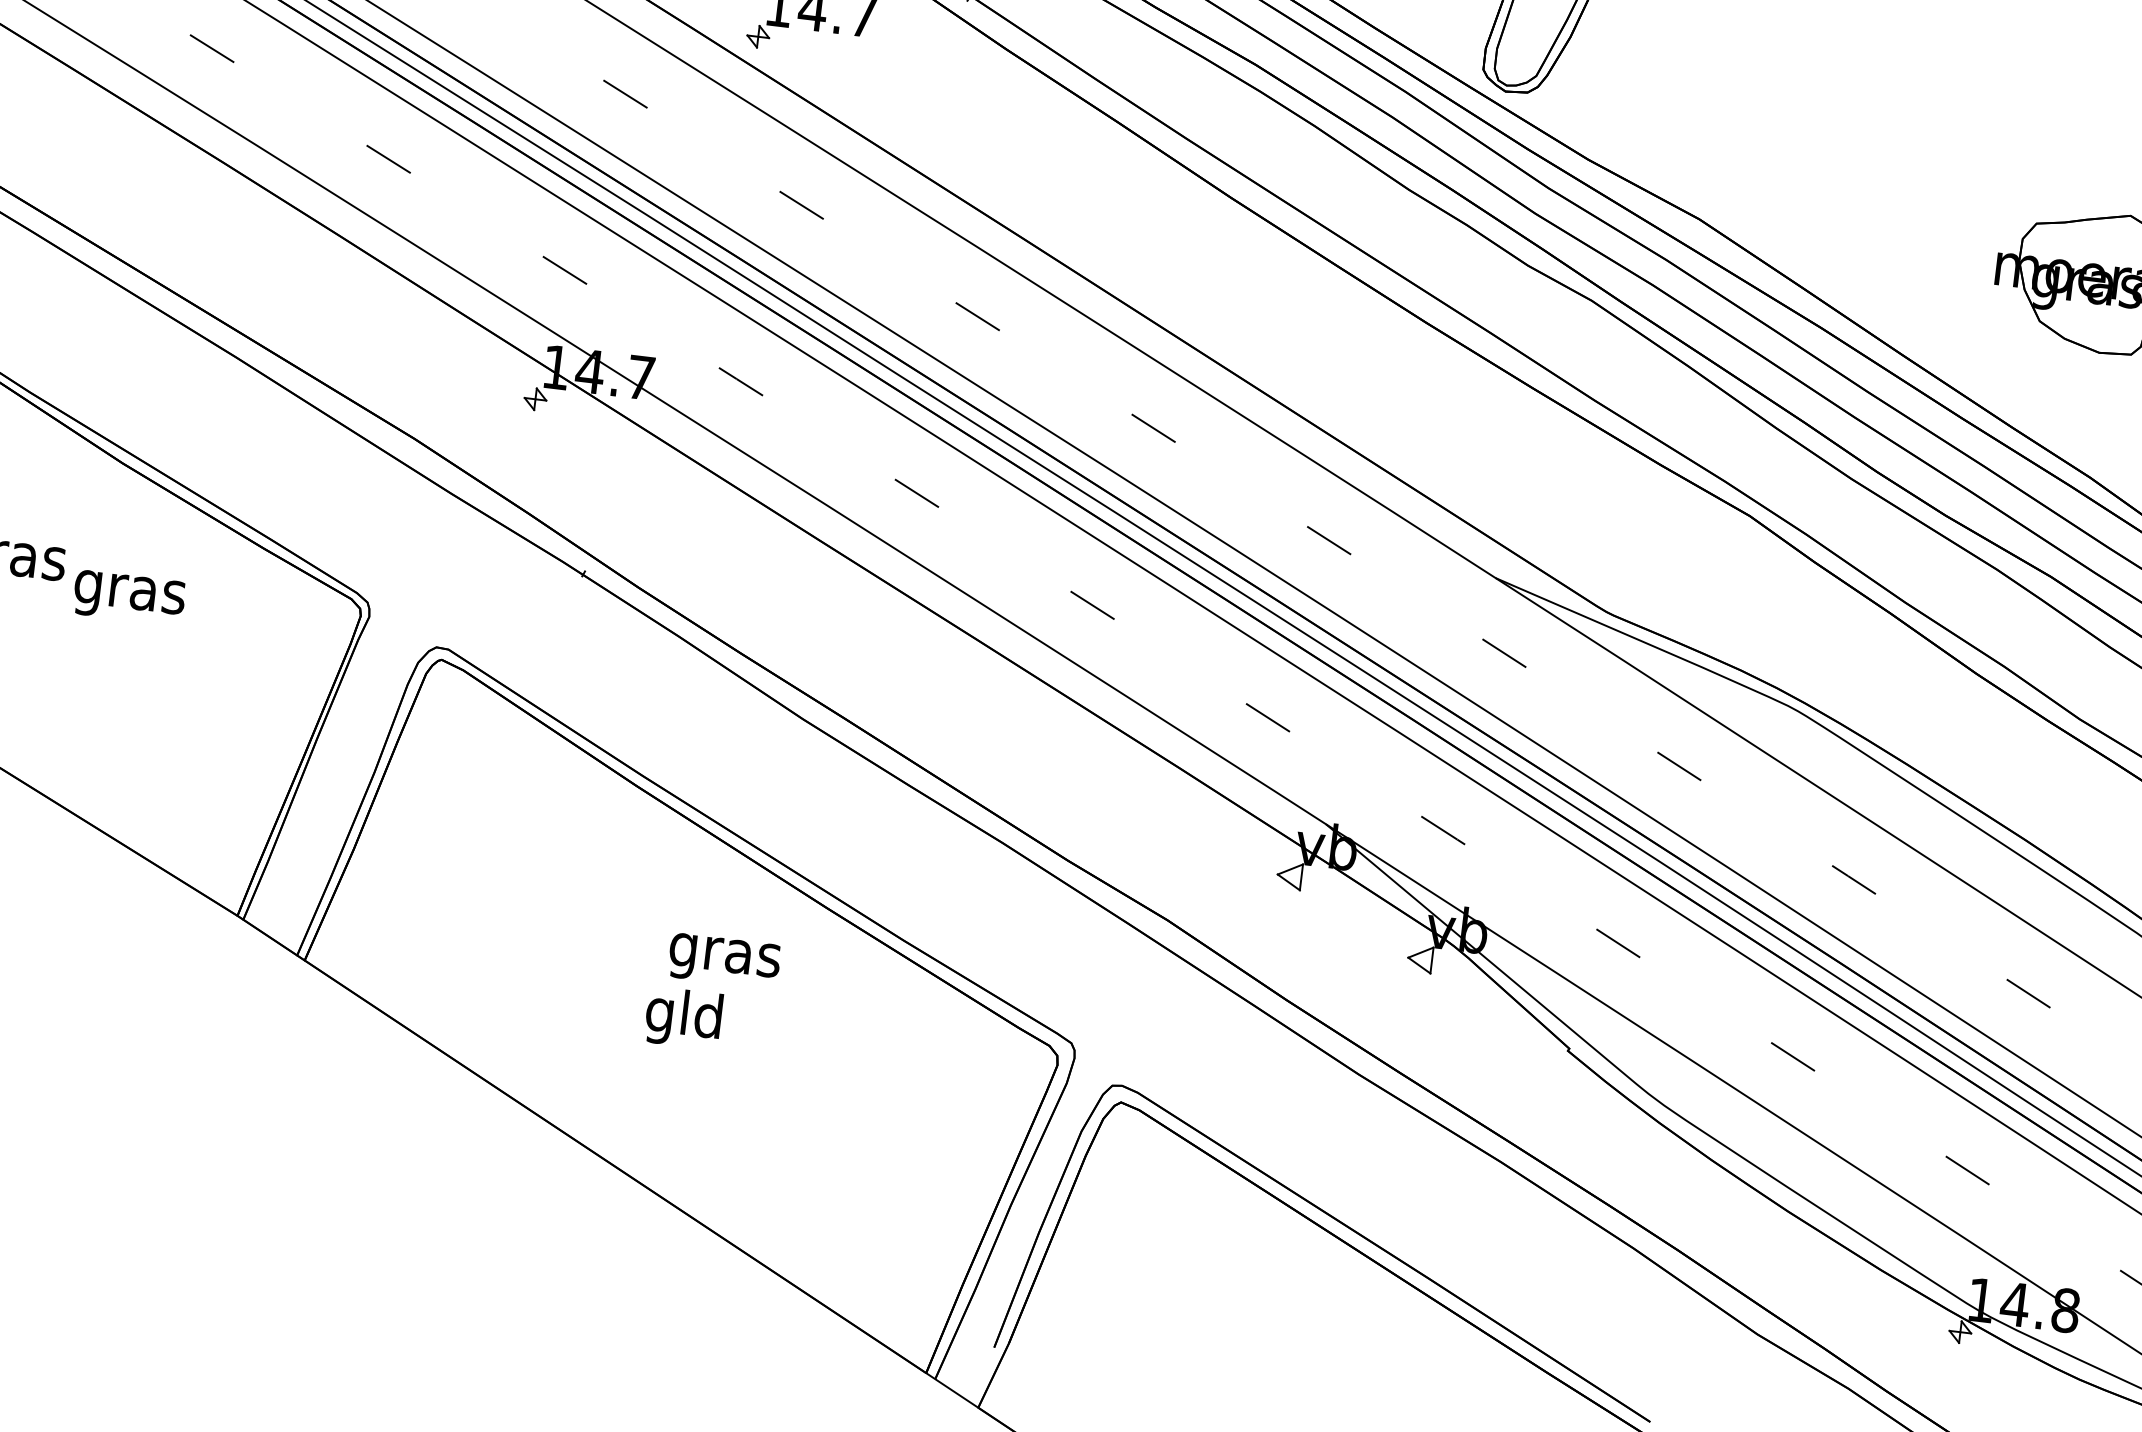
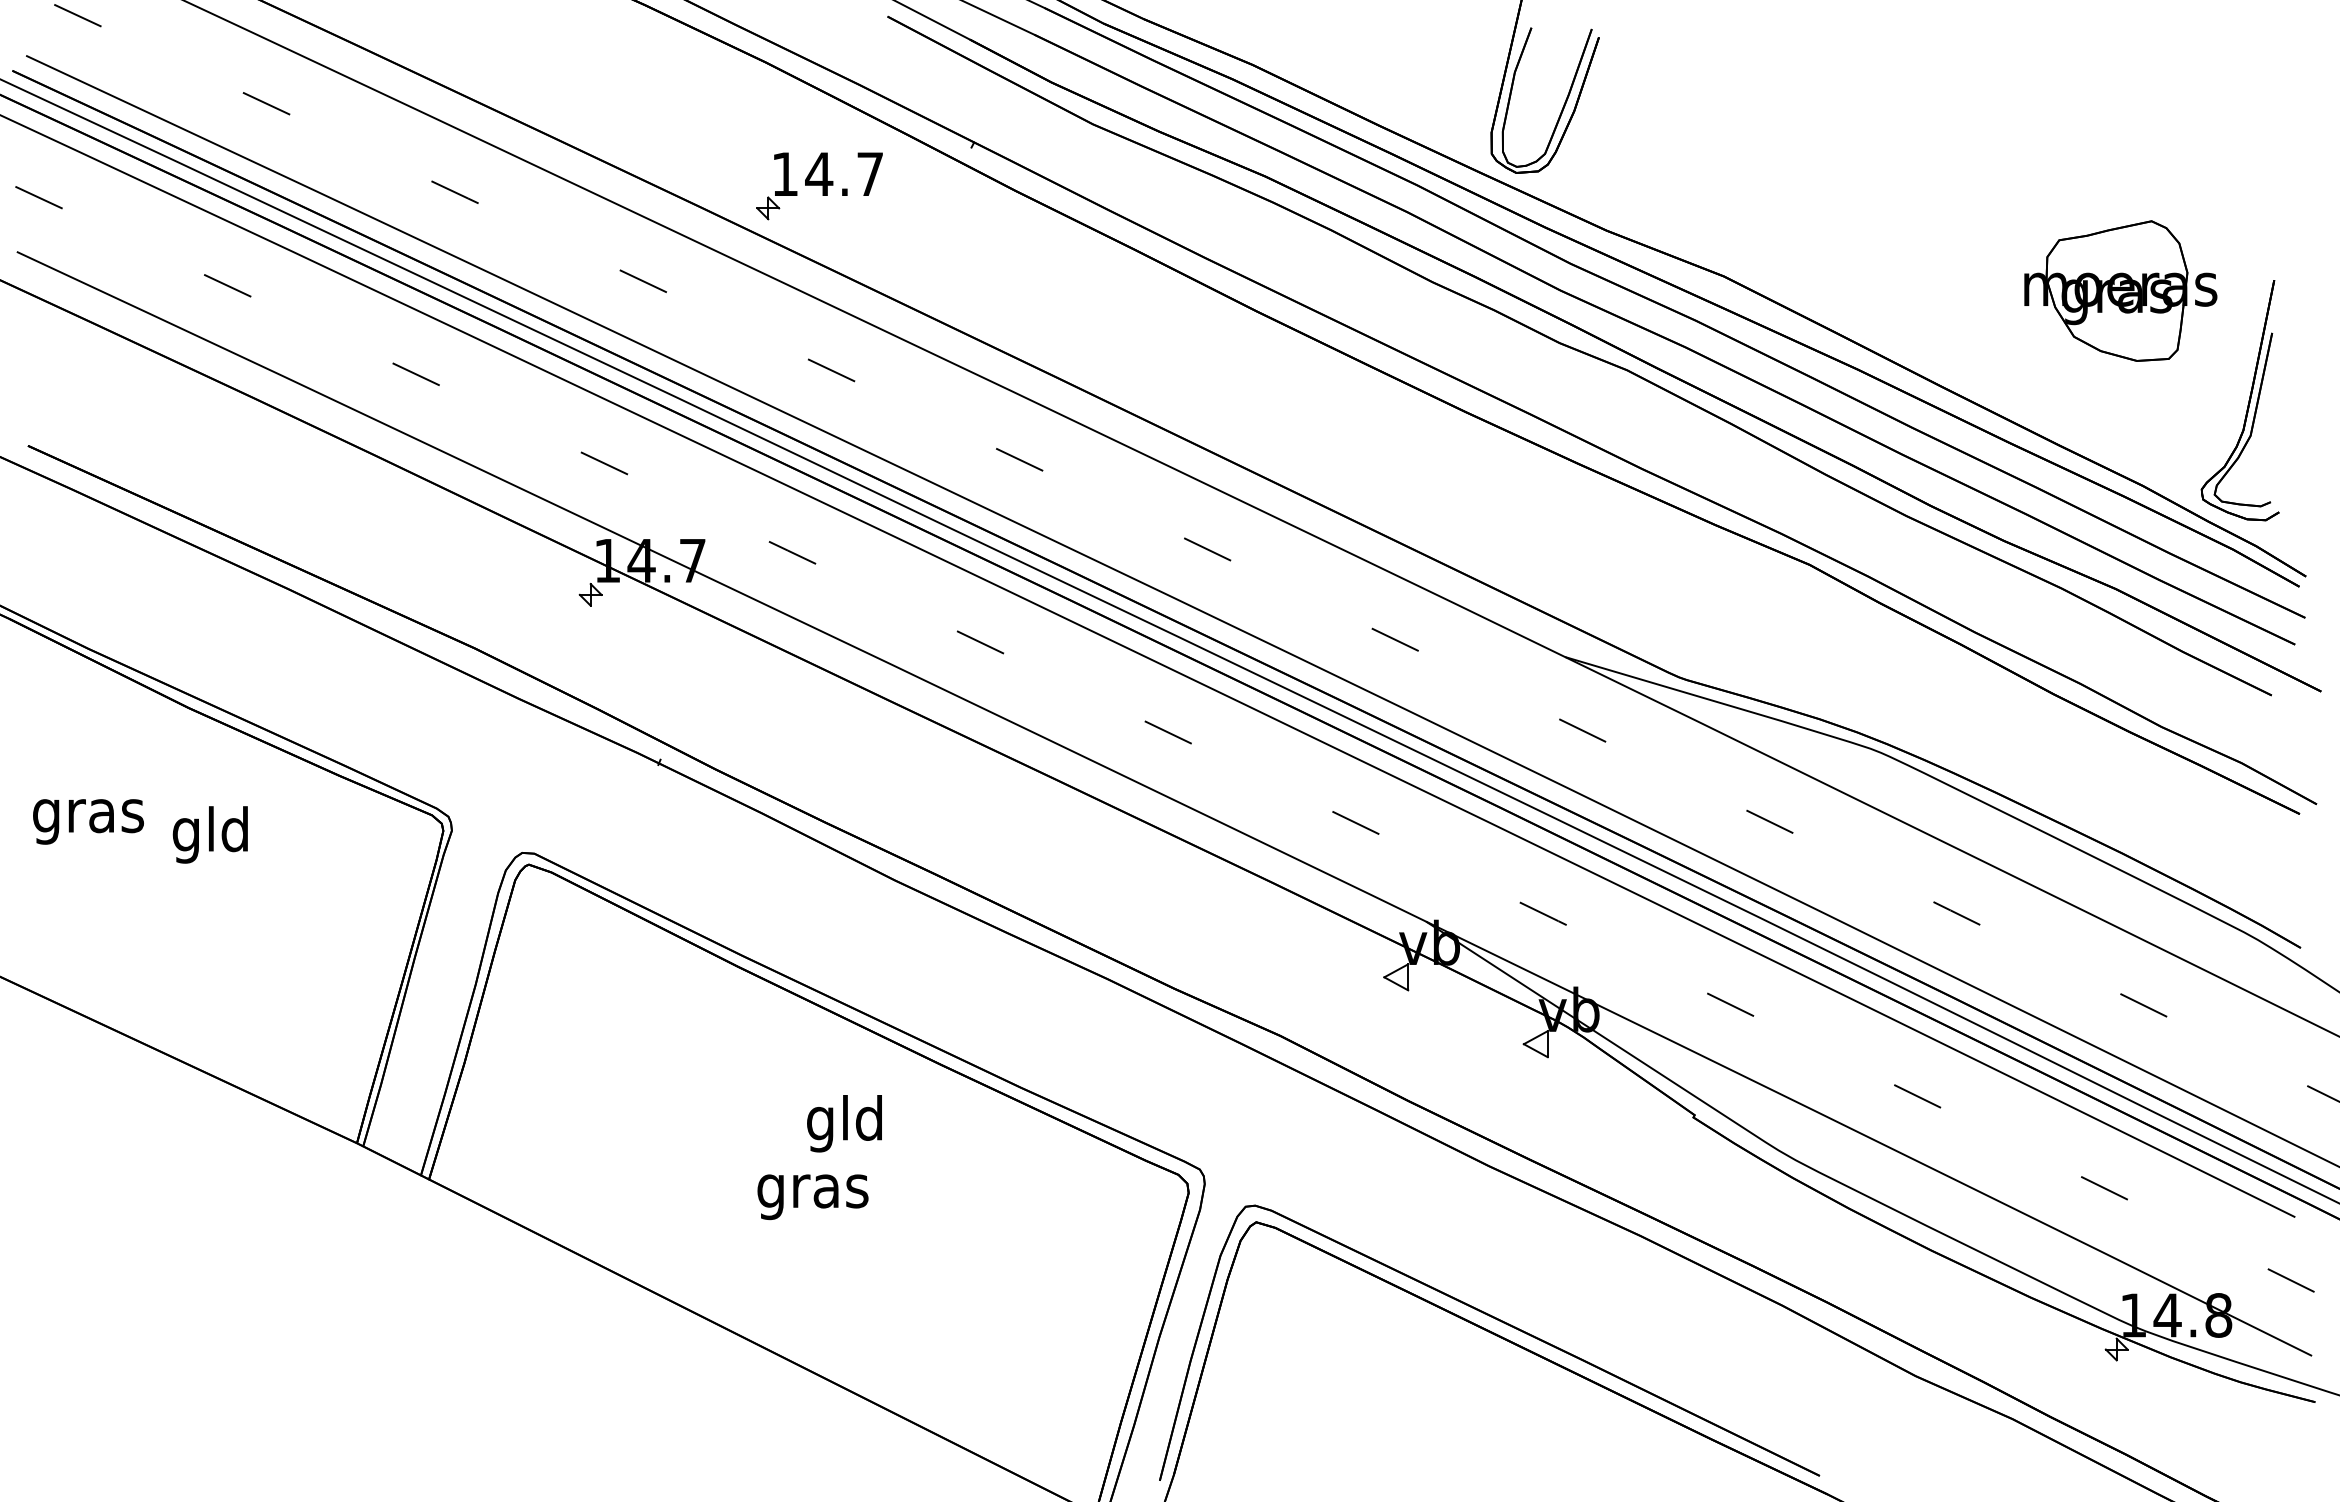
text: (130, 591) -> (211, 834), gras -> gld
text: (725, 954) -> (845, 1123), gras -> gld
text: (684, 1018) -> (812, 1191), gld -> gras

